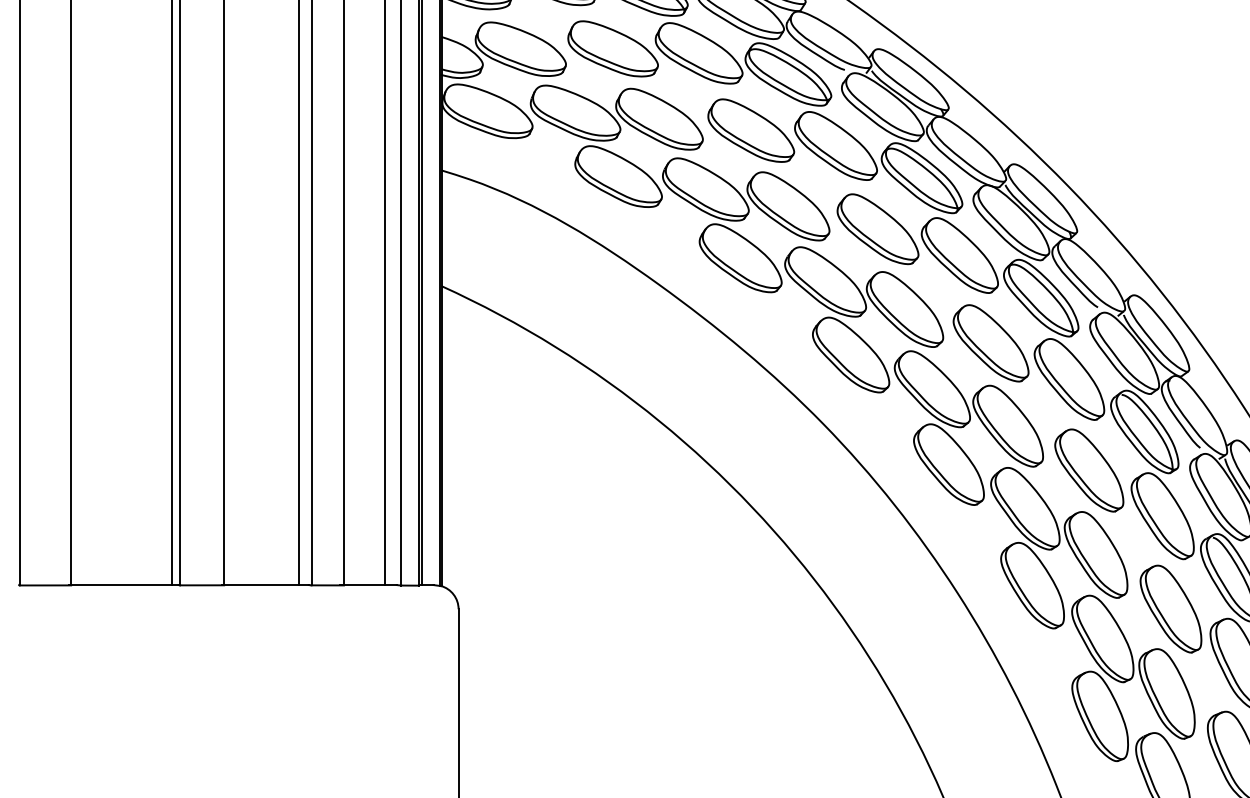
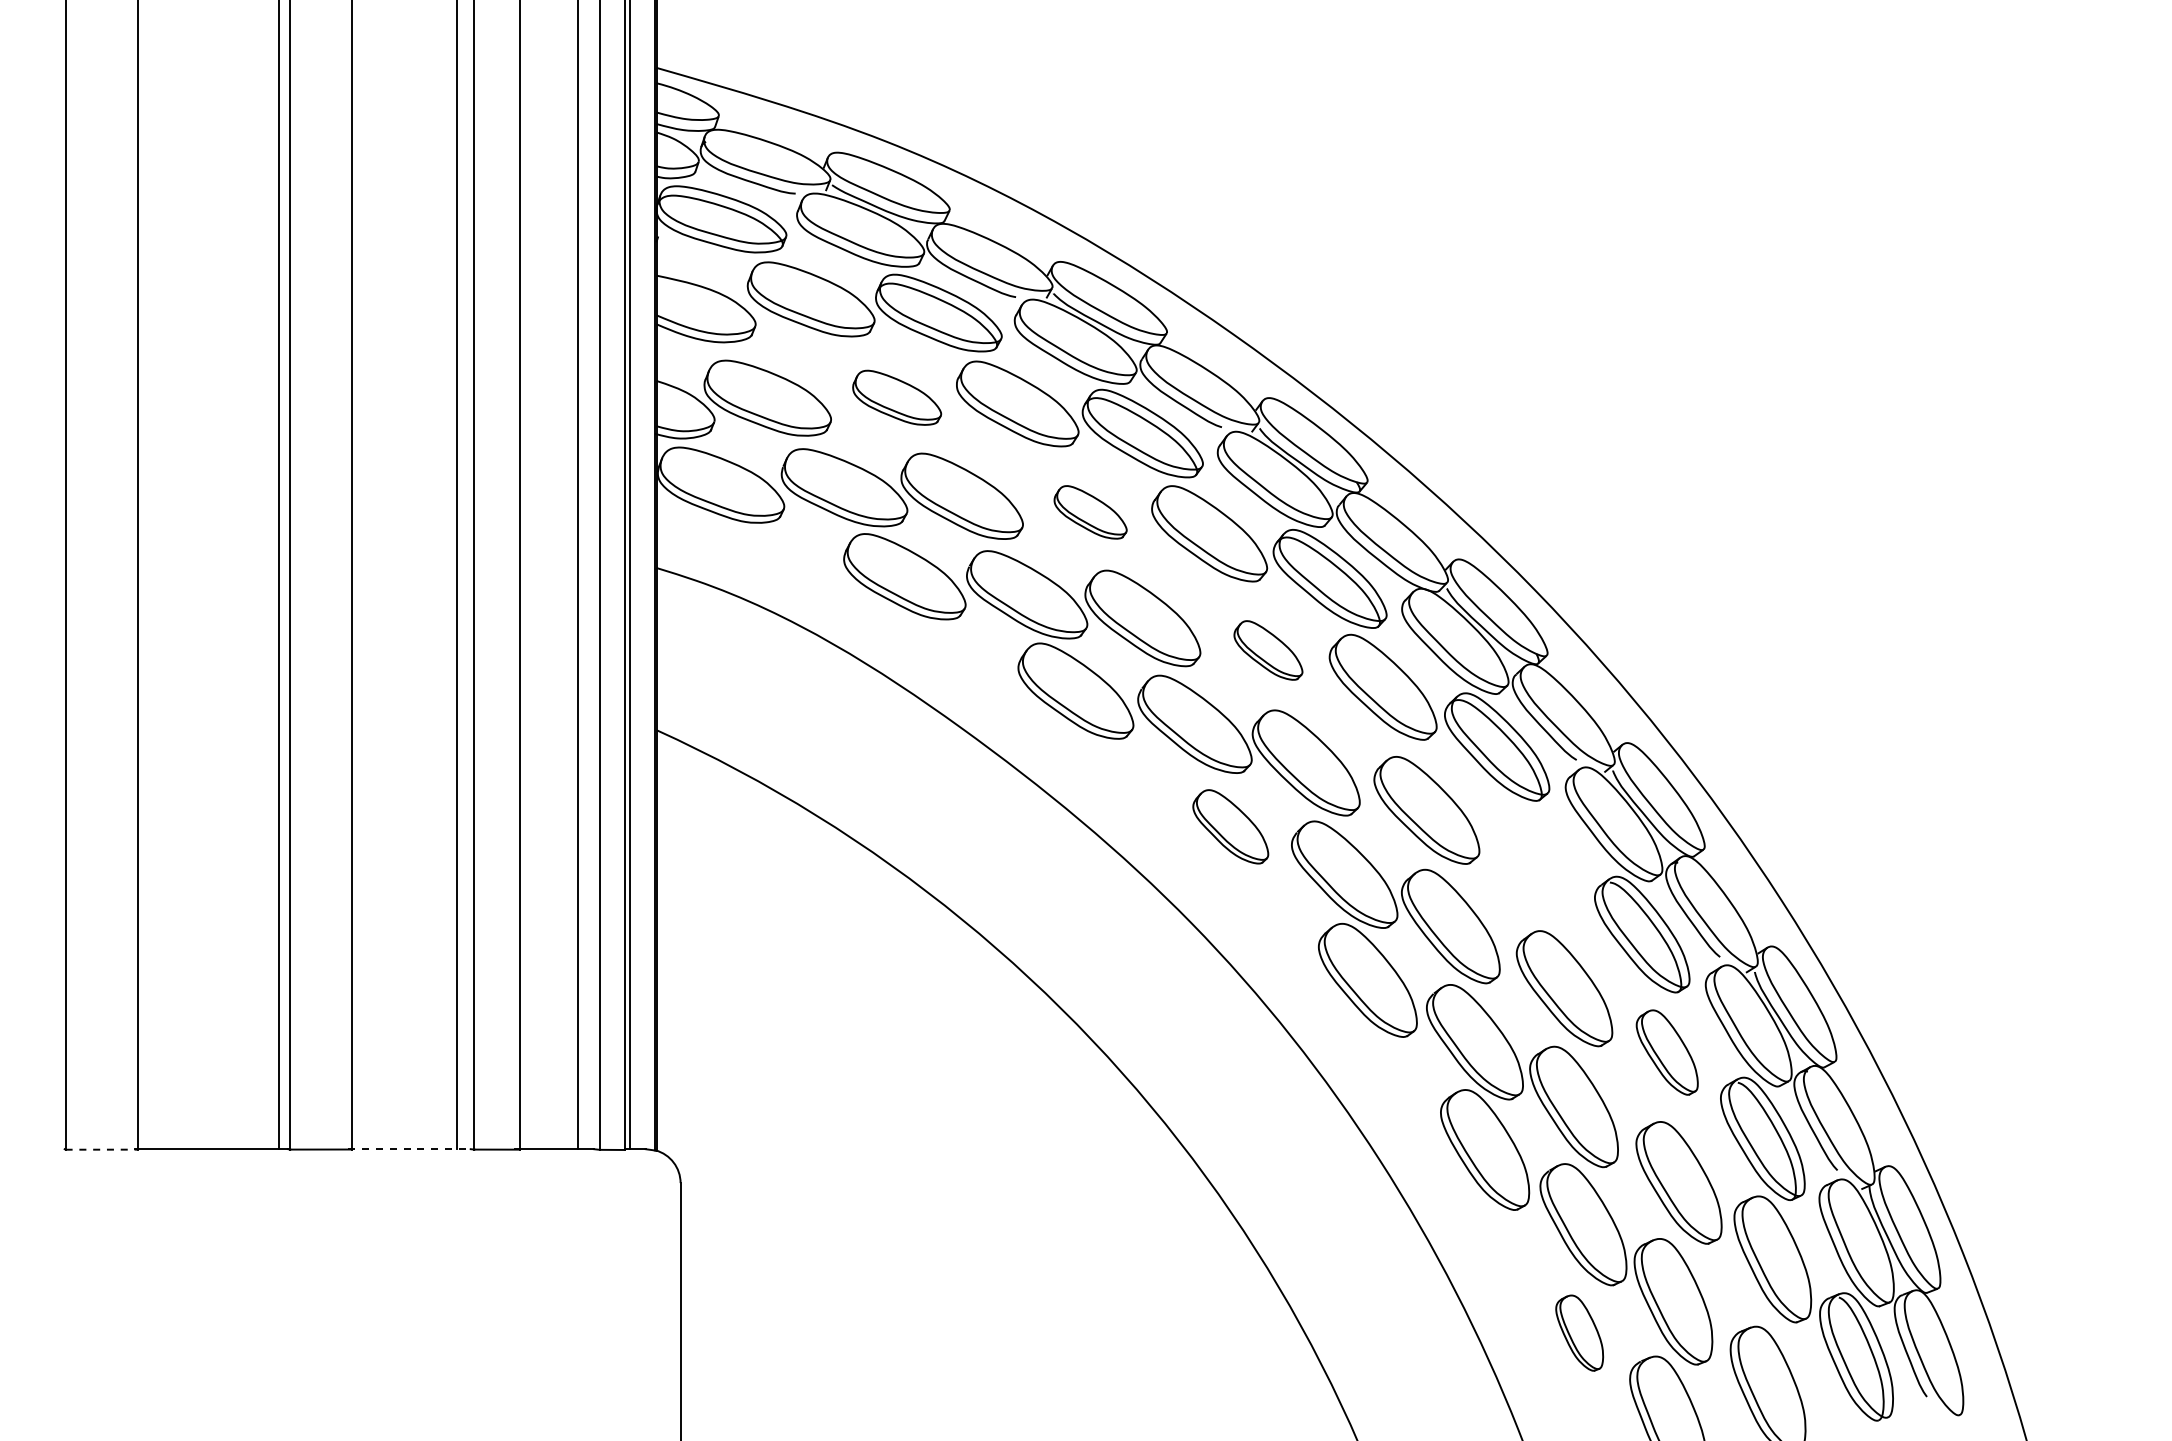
part: (612, 48) -> (896, 397), size x0.7
part: (751, 130) -> (1090, 512), size x0.6
part: (878, 229) -> (1268, 650), size x0.6
part: (850, 354) -> (1230, 826), size x0.7
part: (1069, 379) -> (1536, 860), removed
part: (1162, 516) -> (1666, 1052), size x0.7
line: (45, 585) -> (101, 1149), solid -> dashed
line: (265, 585) -> (410, 1149), solid -> dashed
part: (1099, 715) -> (1579, 1332), size x0.6

